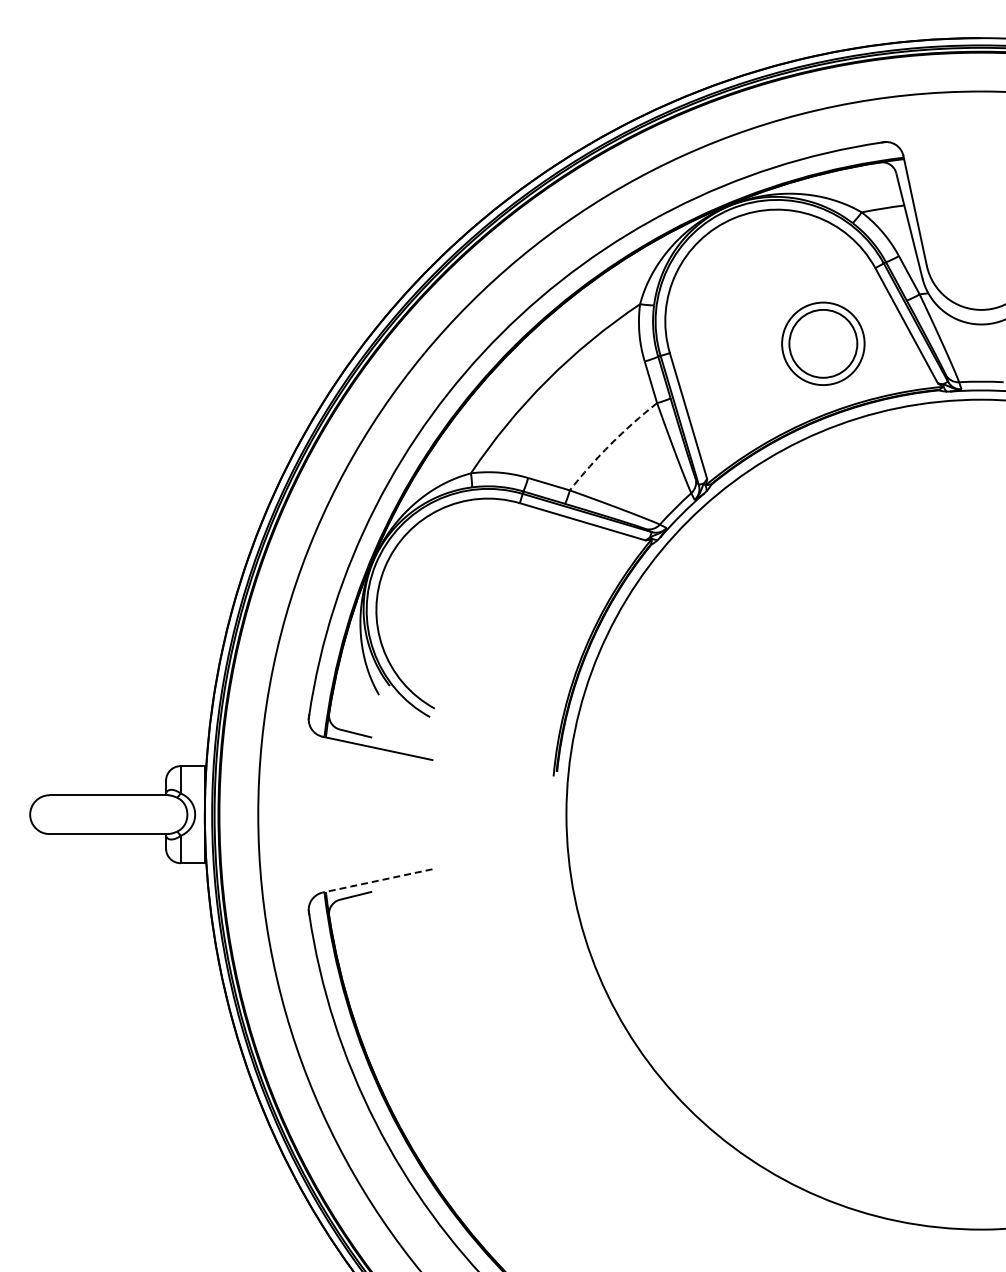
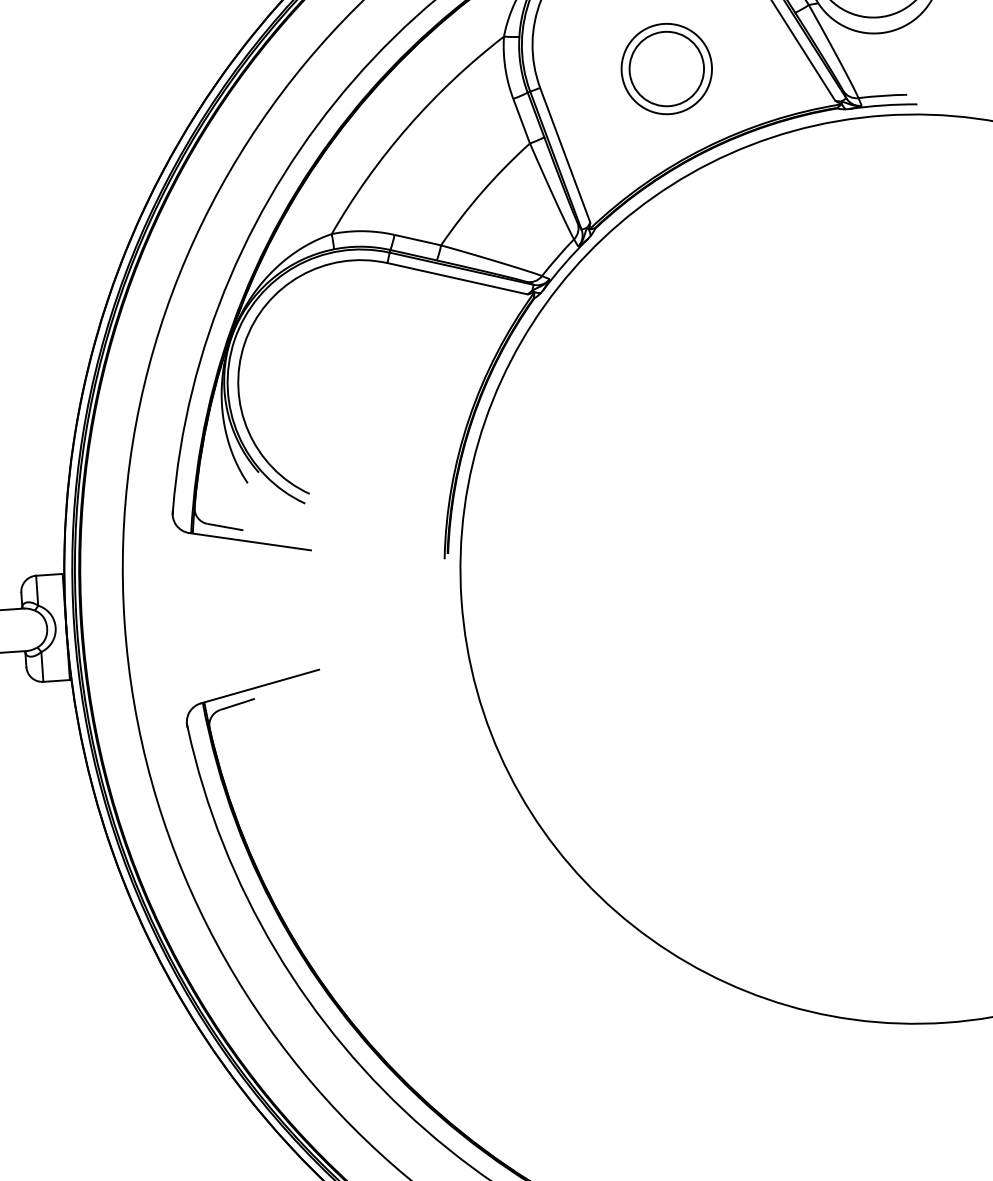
part: (823, 343) -> (666, 68), moved
arc: (610, 444) -> (482, 192), dashed -> solid
line: (377, 881) -> (259, 687), dashed -> solid

